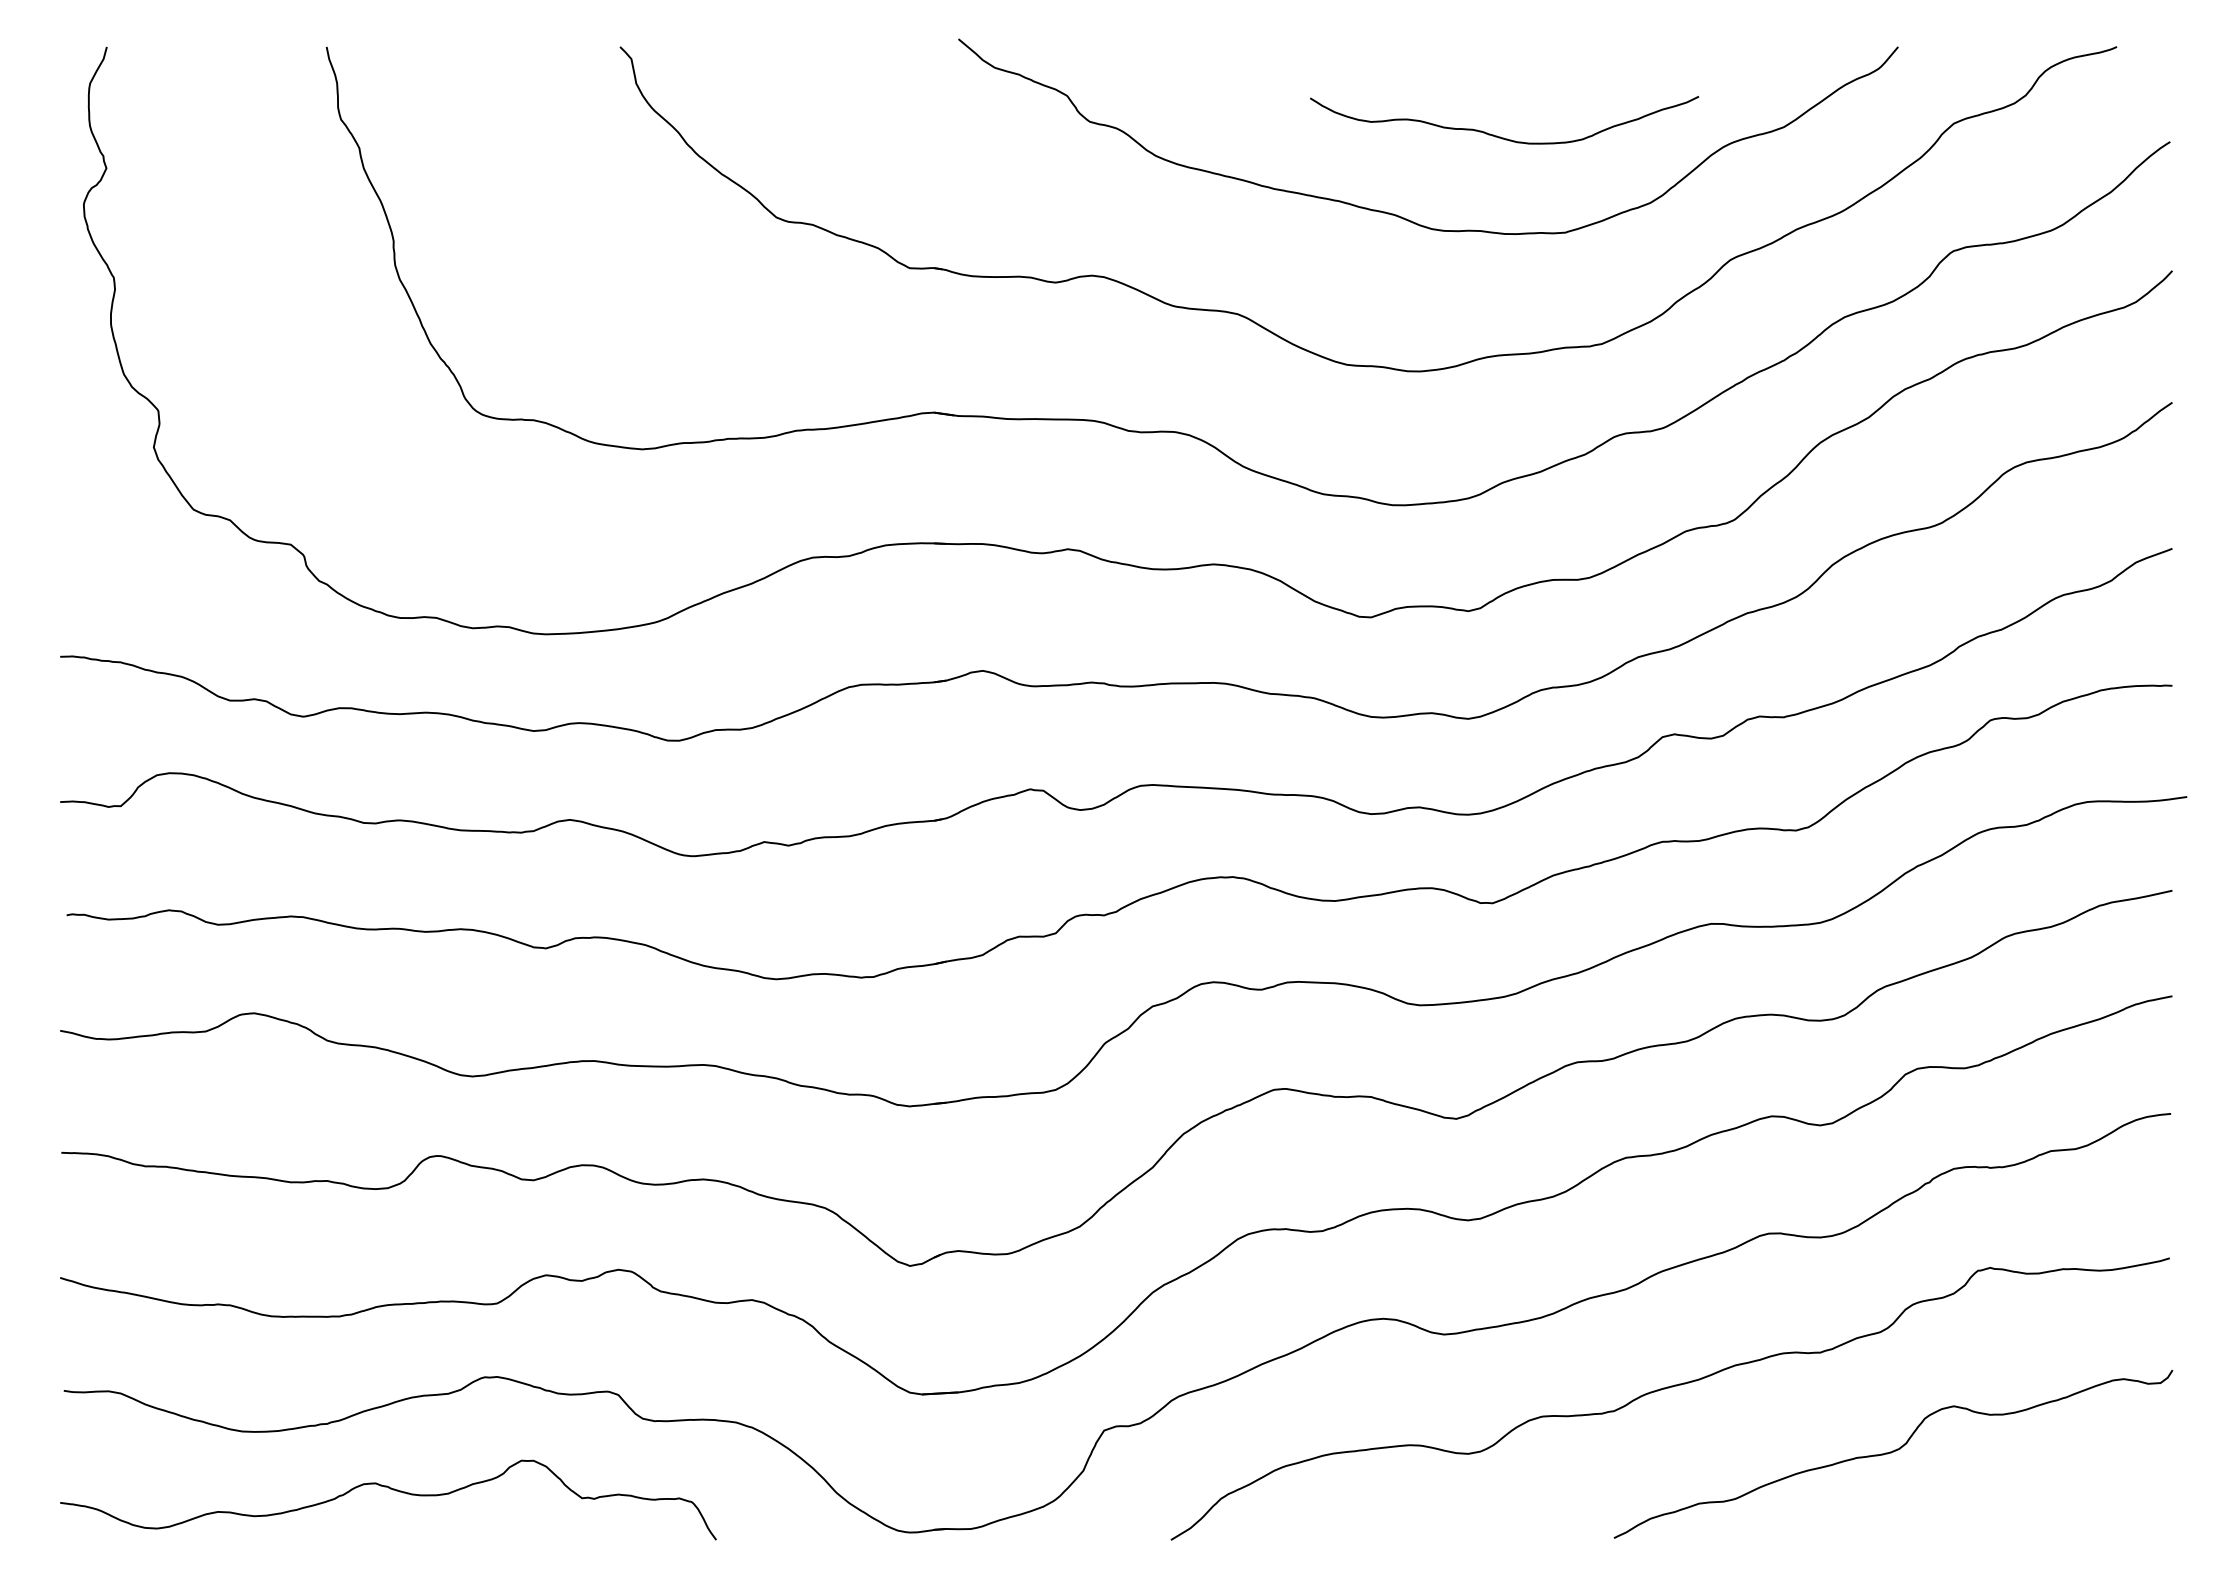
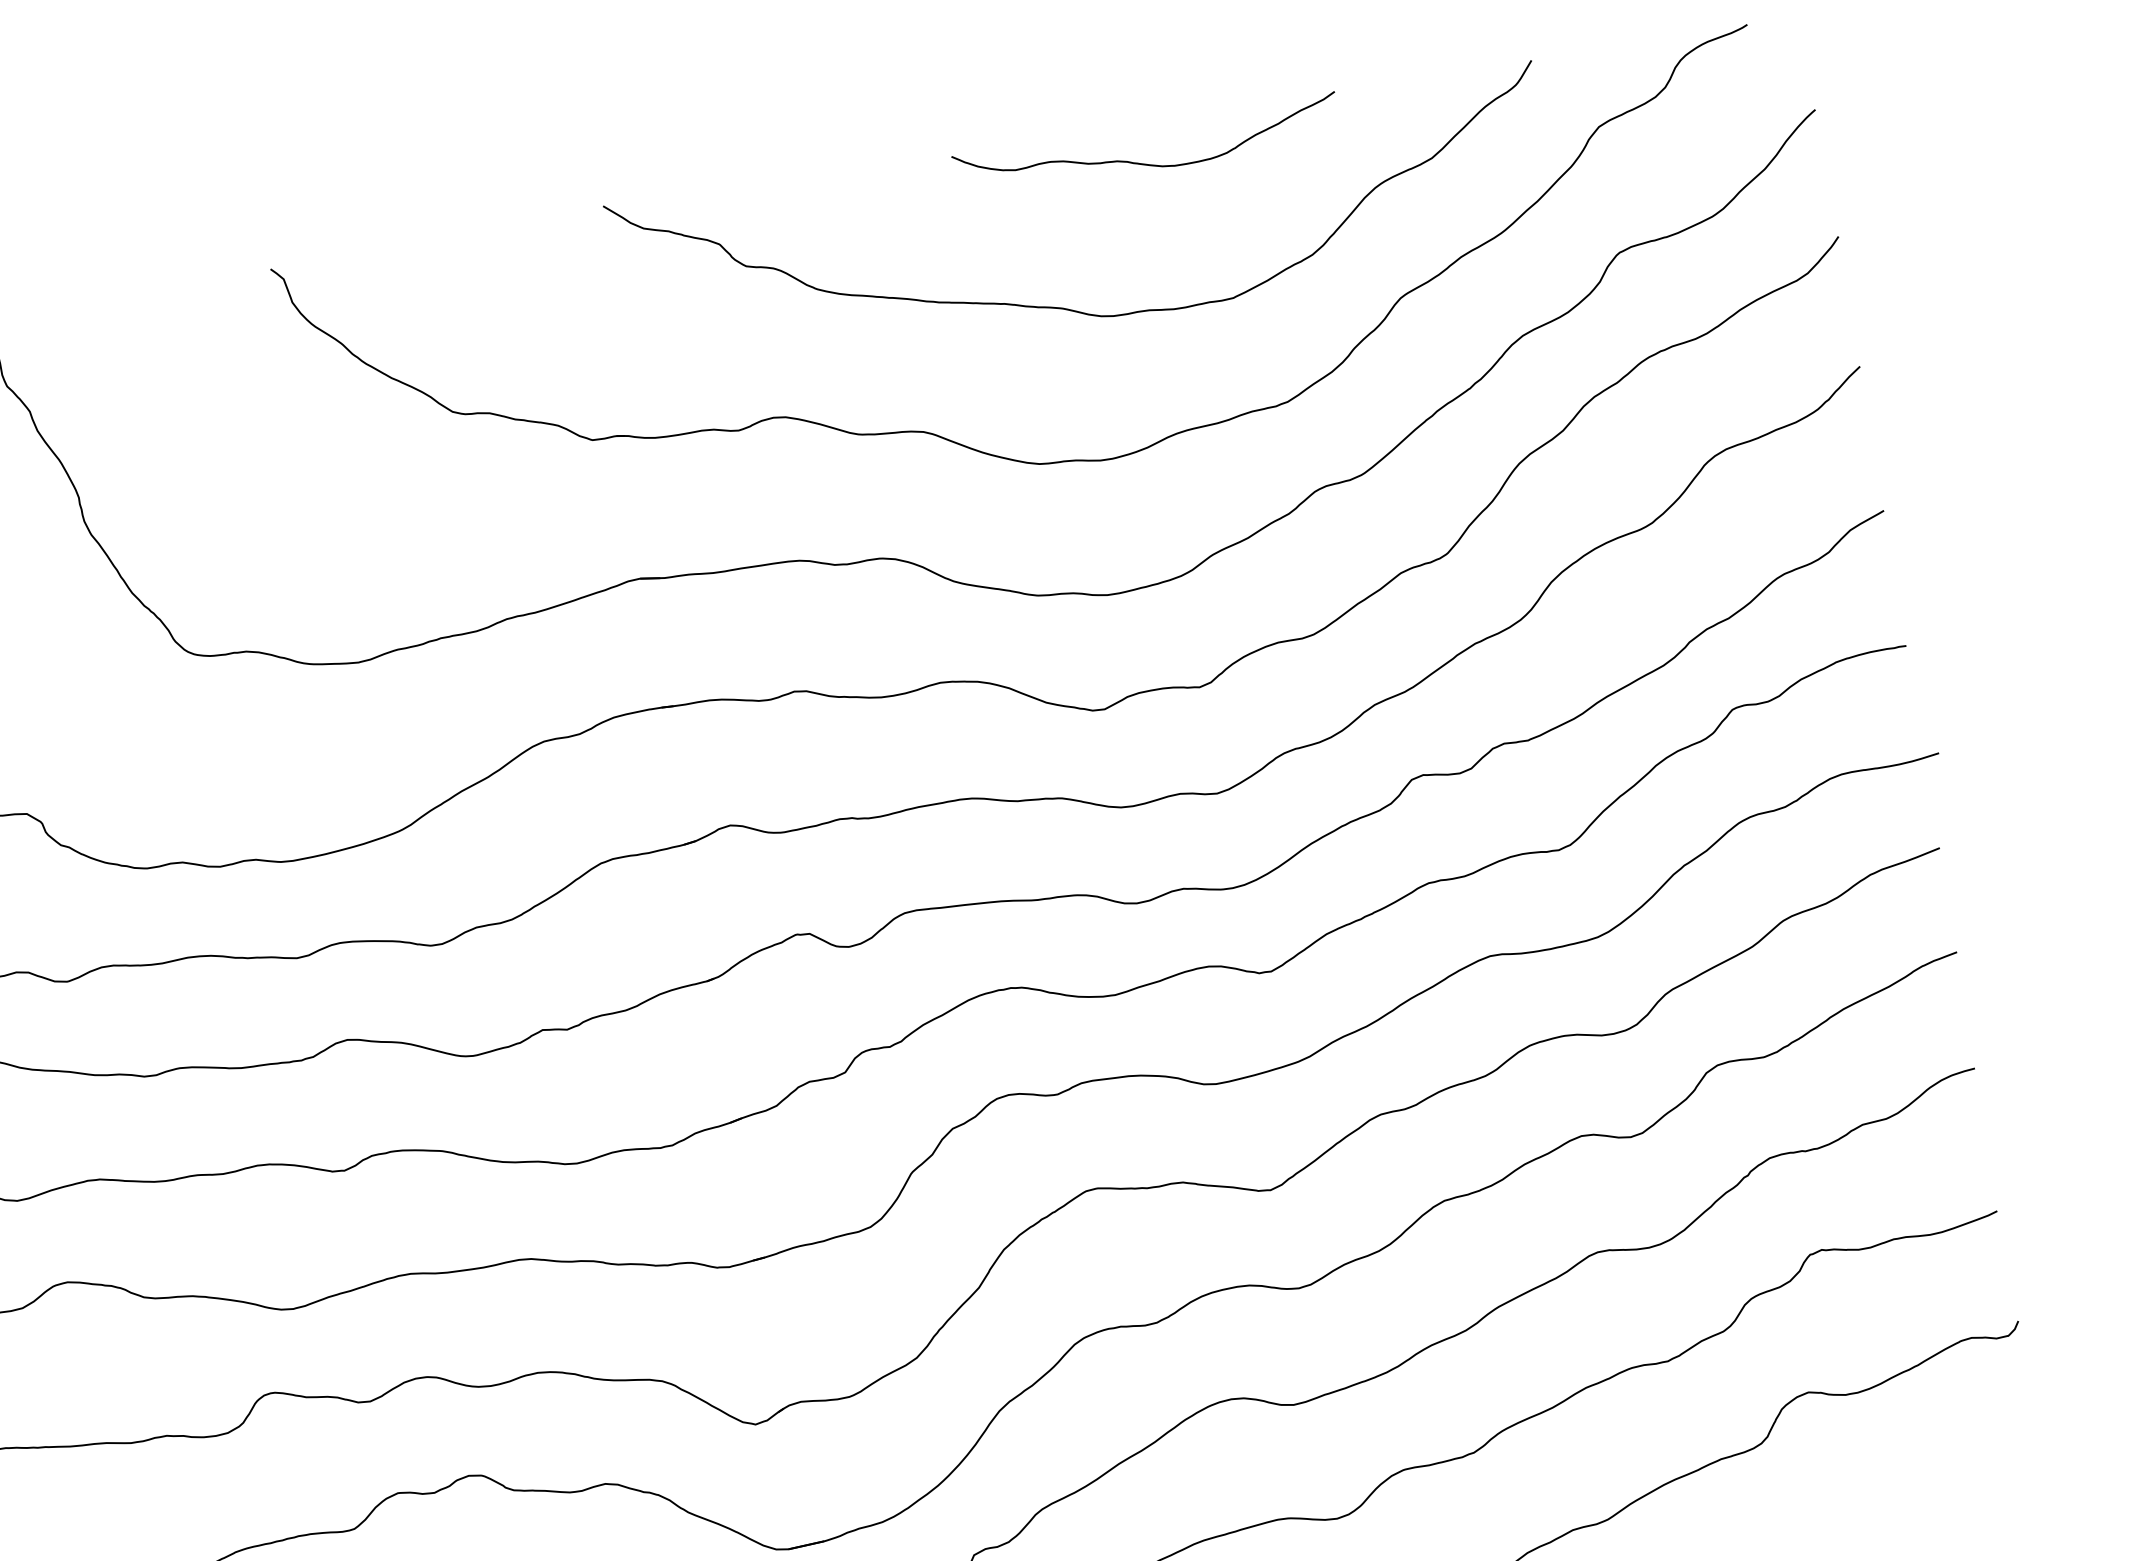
curve: (1500, 136) -> (1145, 163), moved

